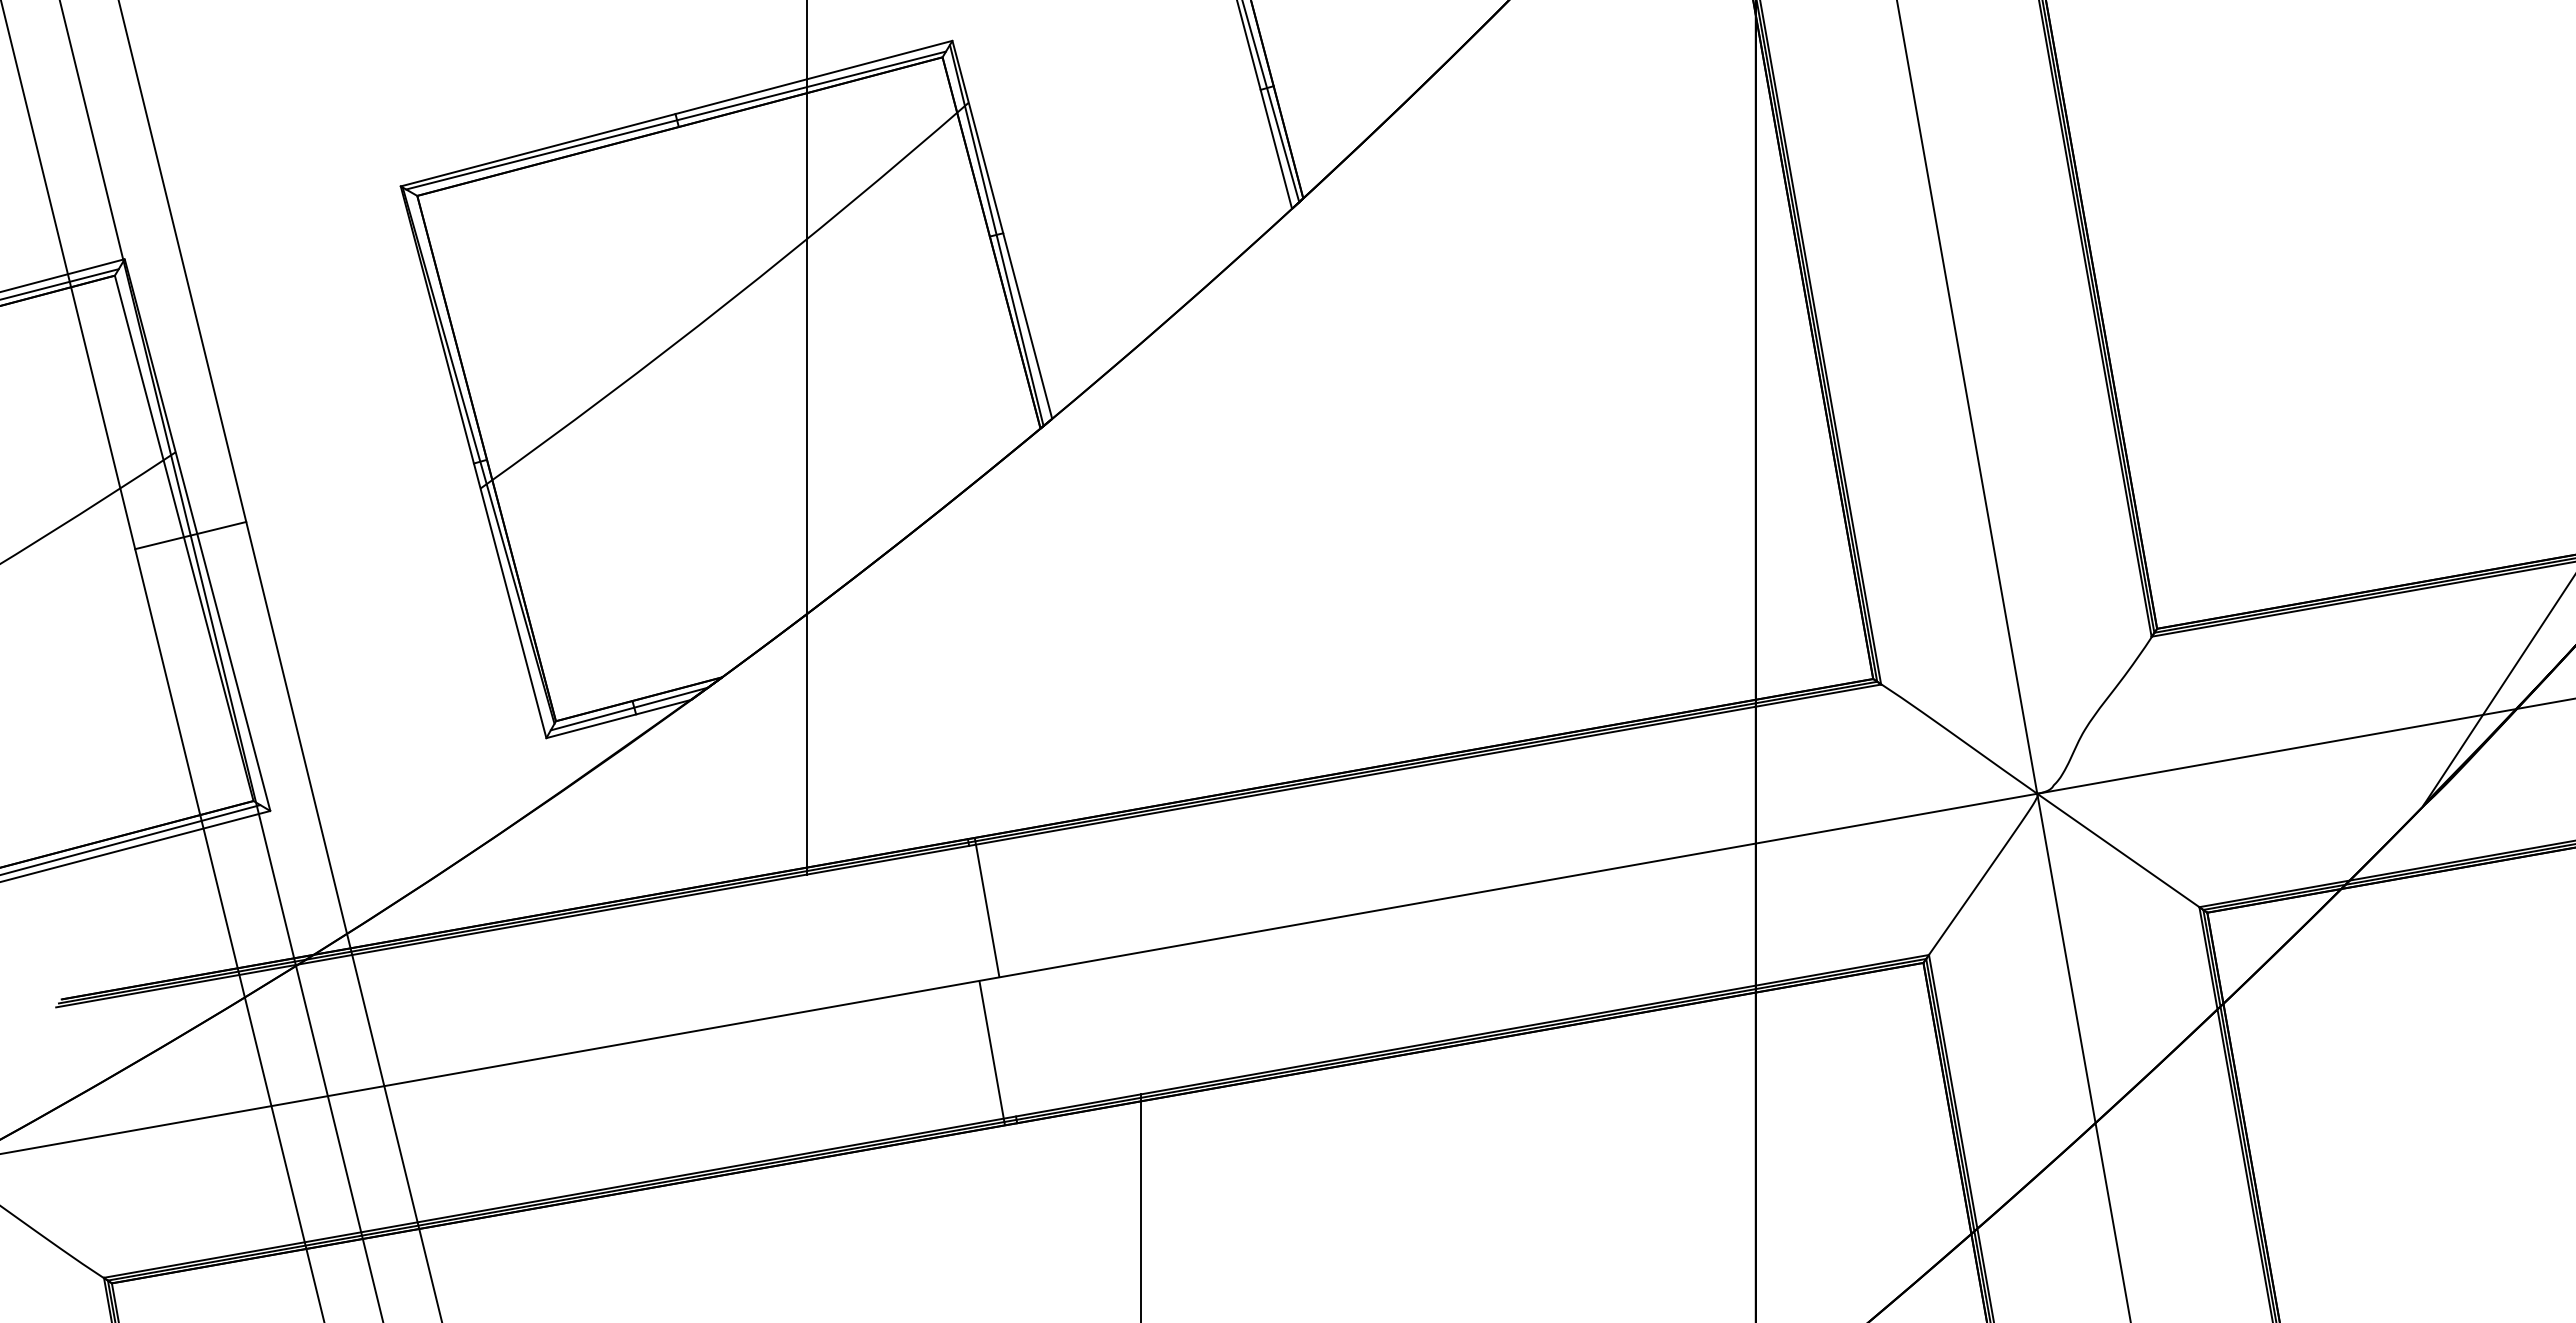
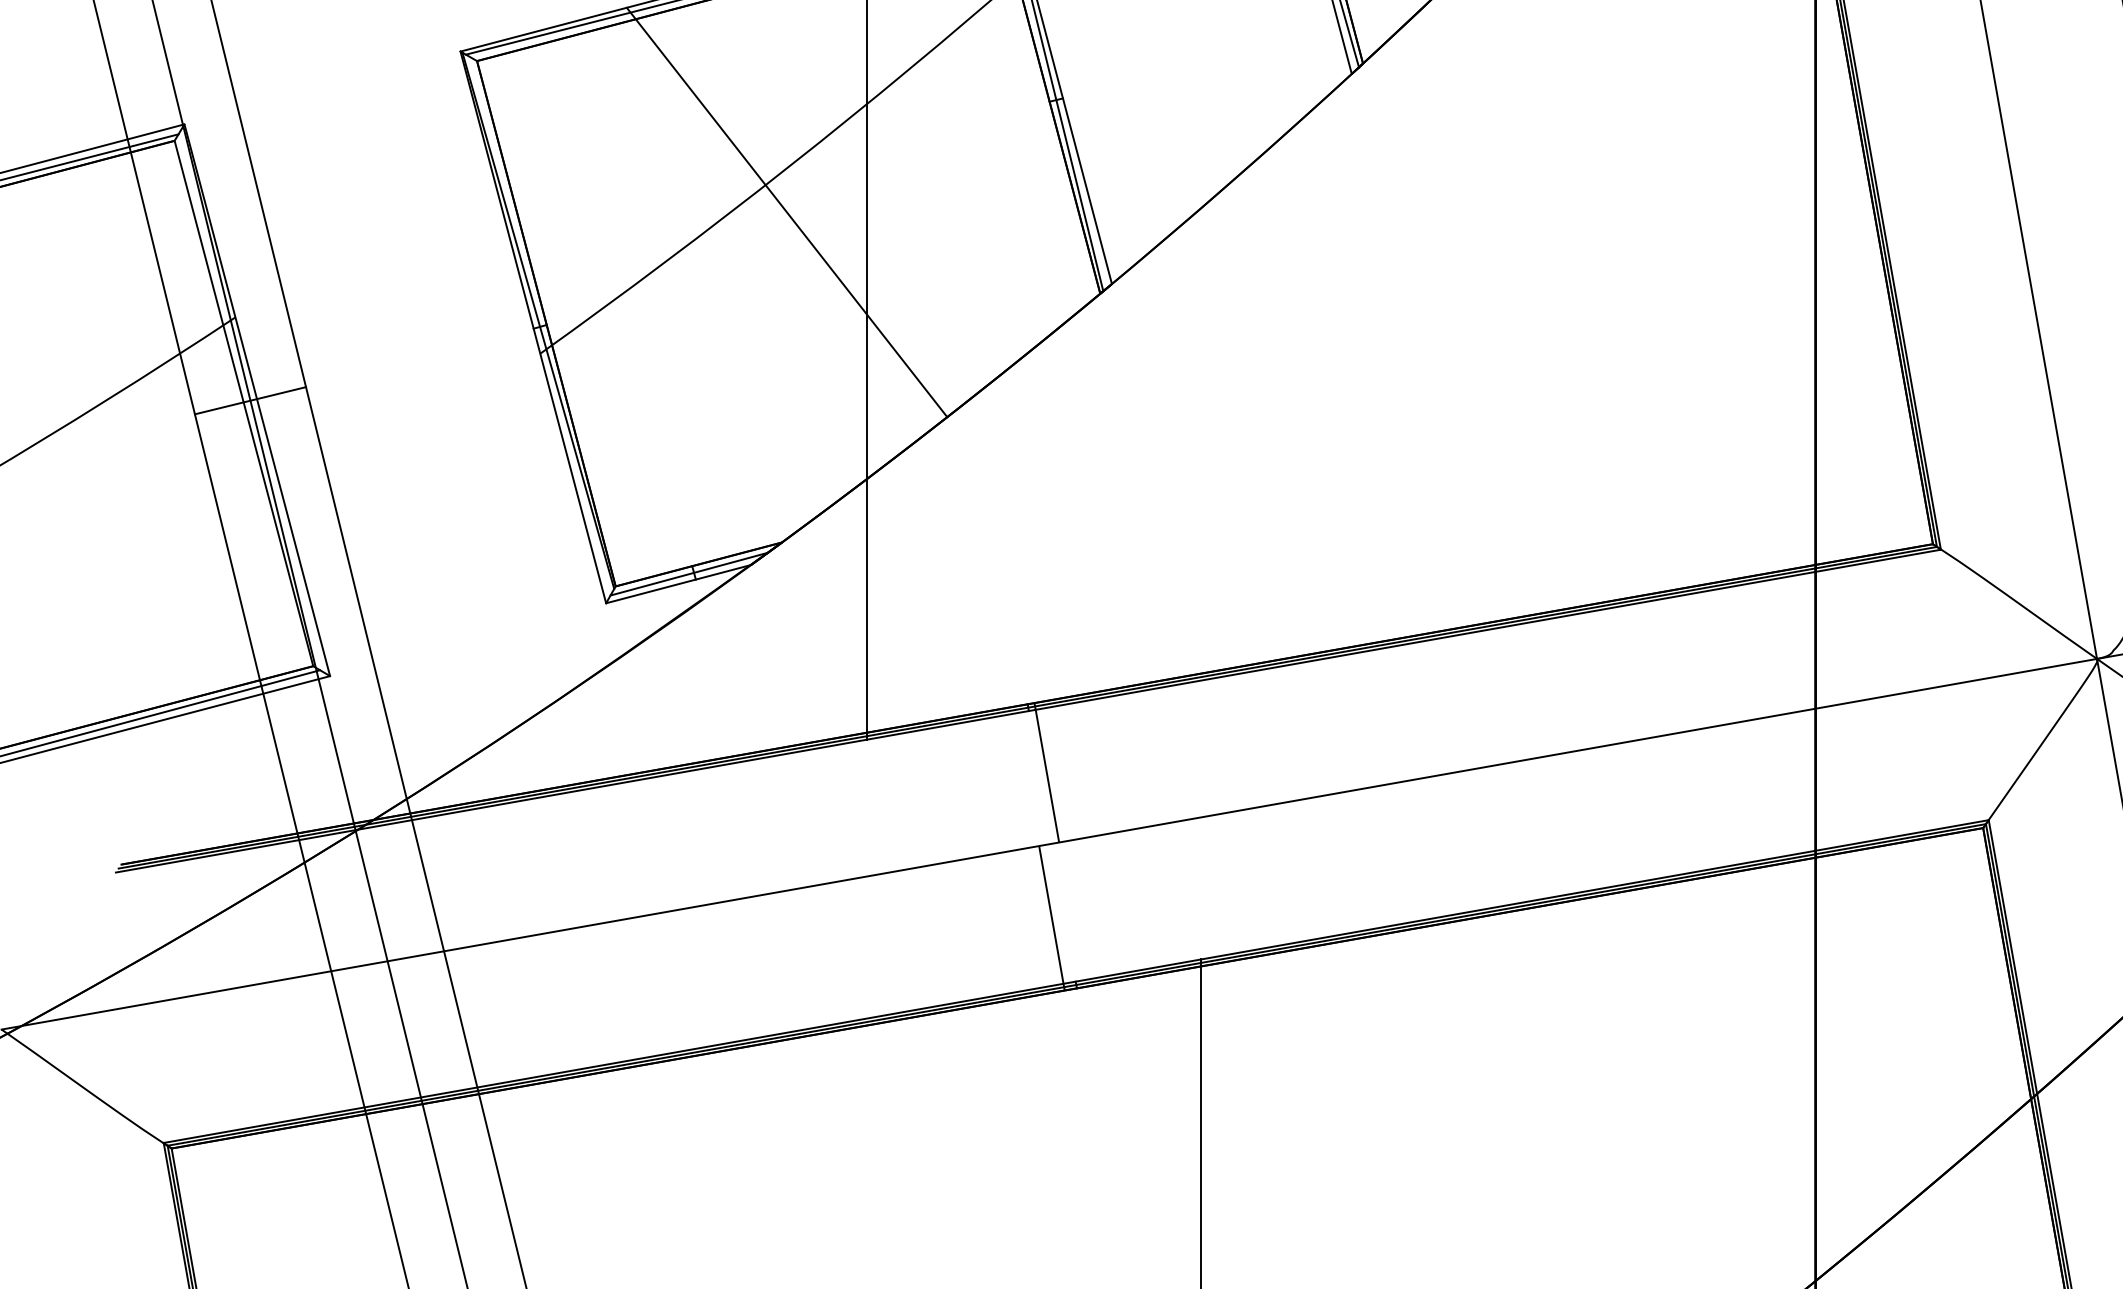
line: (727, 347) -> (787, 212), added

